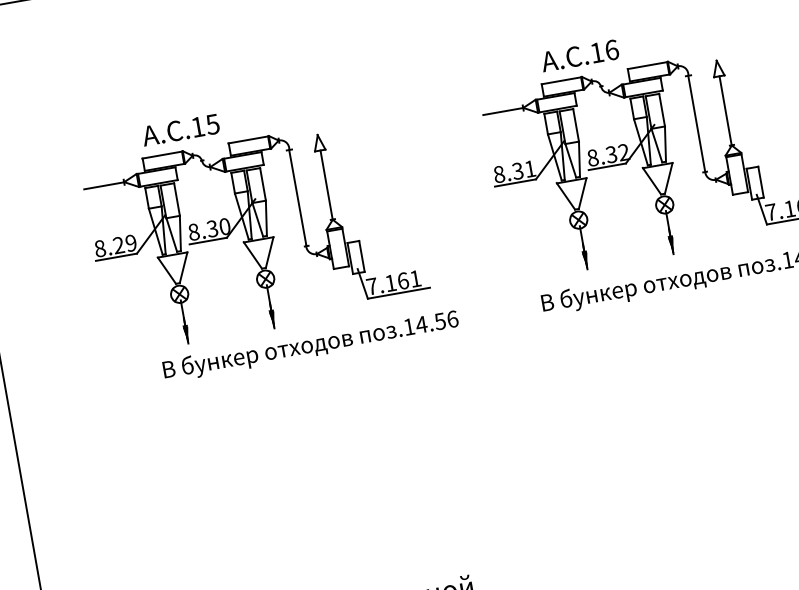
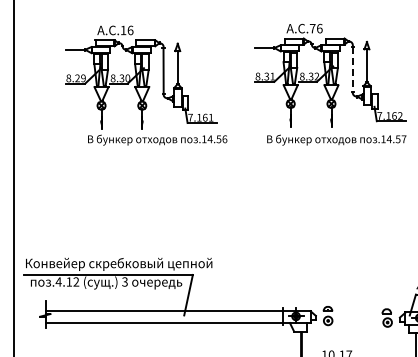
text: (596, 52) -> (312, 28), .16 -> .76
text: (212, 124) -> (130, 30), .15 -> .16
line: (696, 124) -> (352, 69), solid -> dashed

